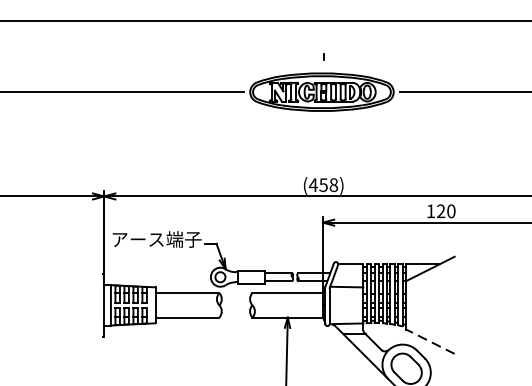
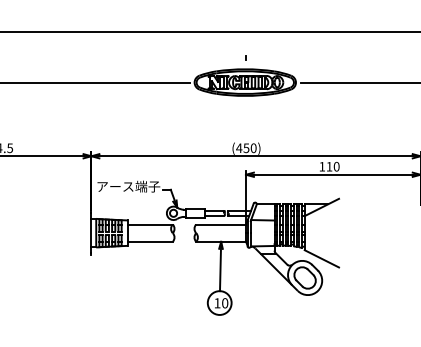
text: (333, 185) -> (253, 148), (458) -> (450)
text: (441, 210) -> (329, 166), 120 -> 110
line: (429, 341) -> (321, 258), dashed -> solid

